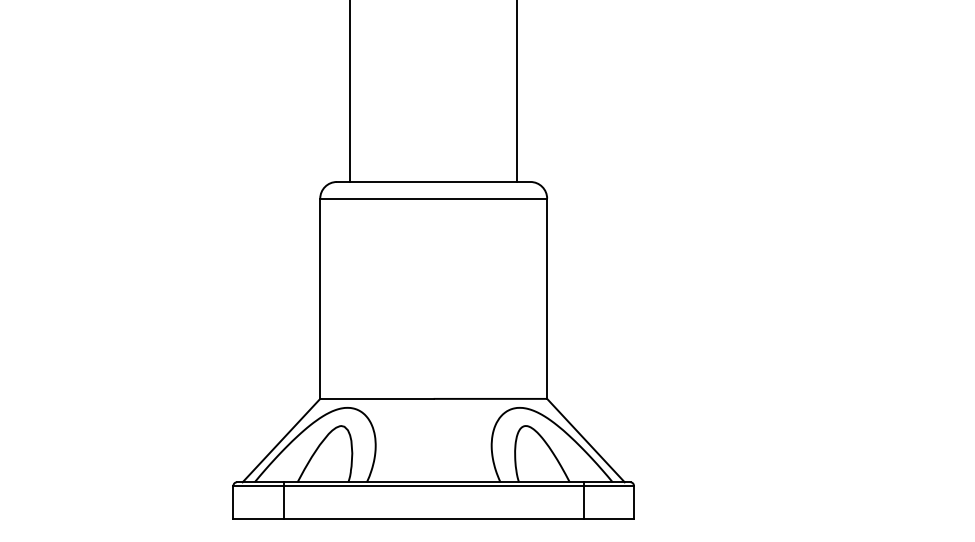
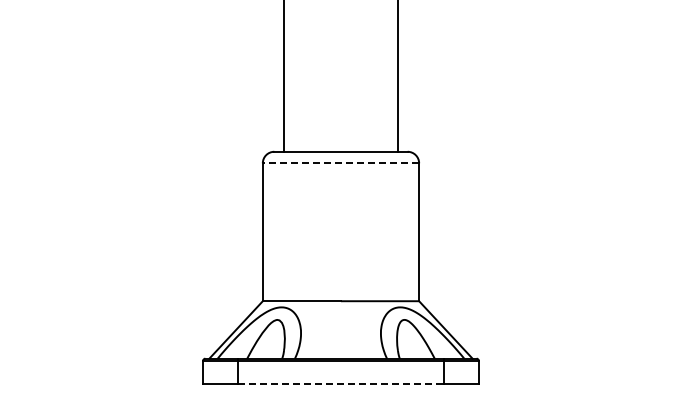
line: (432, 198) -> (340, 163), solid -> dashed
line: (434, 518) -> (341, 383), solid -> dashed

